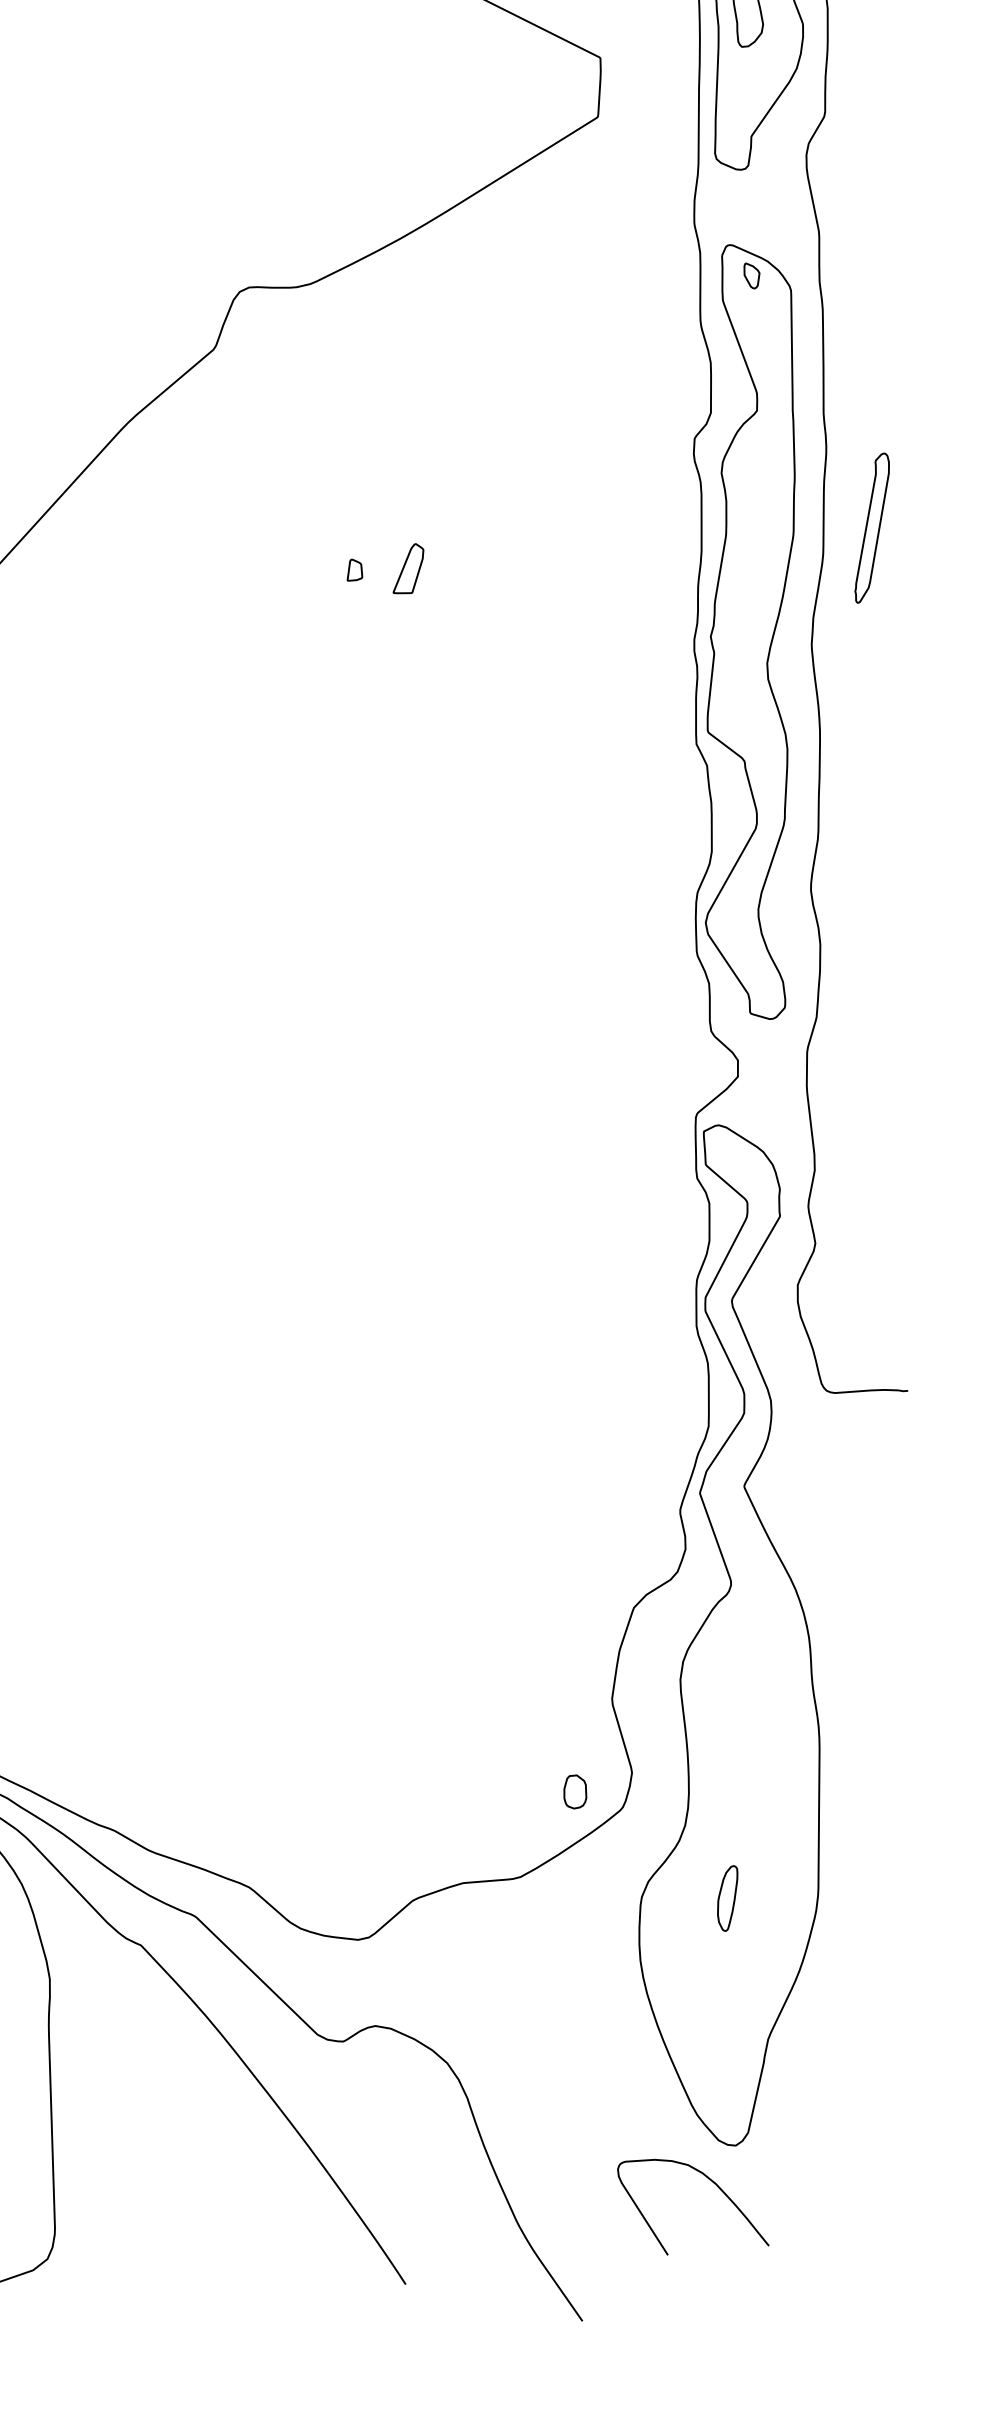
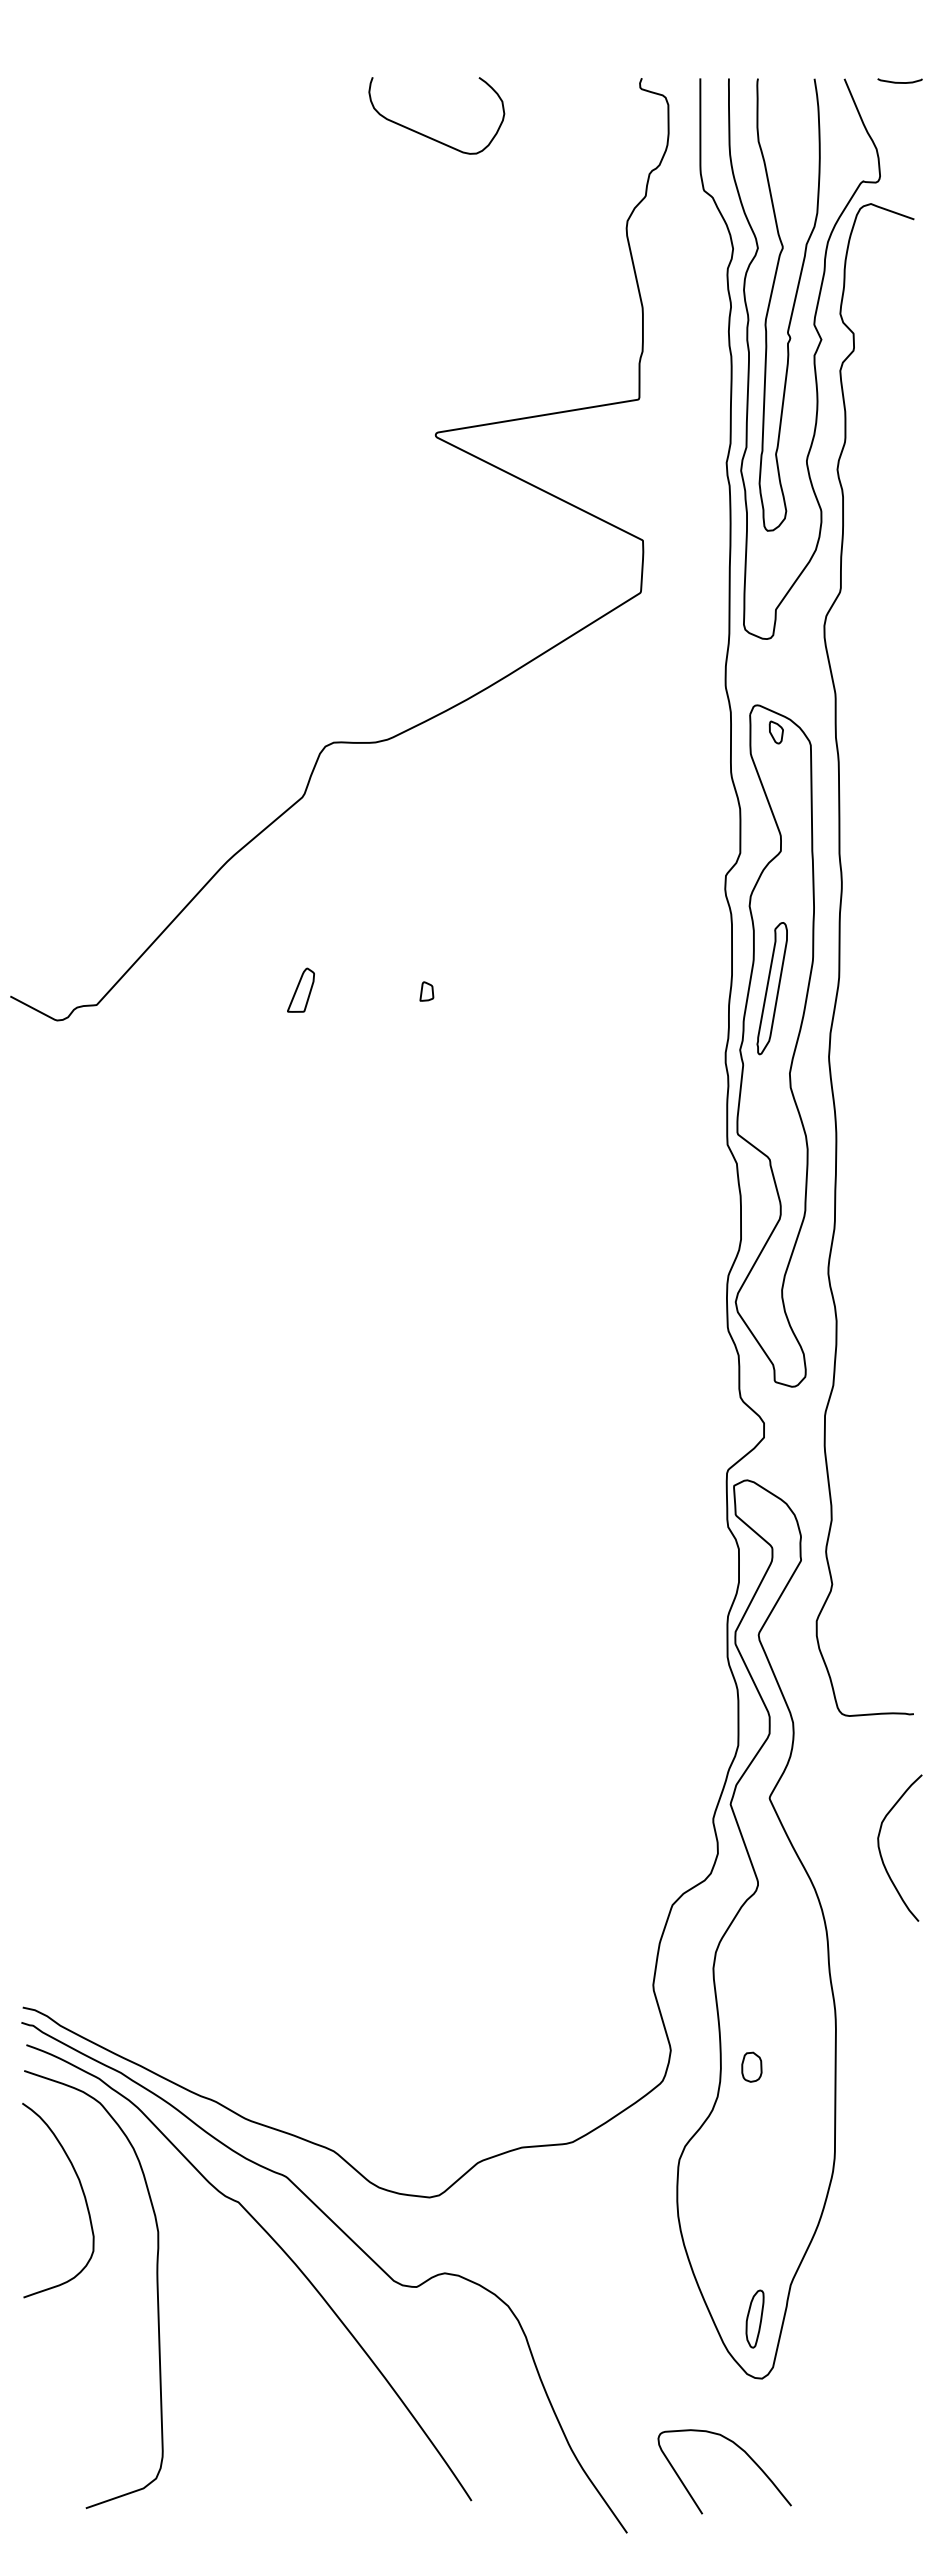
part: (871, 528) -> (771, 988), moved
part: (407, 567) -> (300, 989), moved
curve: (871, 1549) -> (881, 1853), added
part: (574, 1791) -> (751, 2066), moved
part: (727, 1897) -> (754, 2318), moved
curve: (712, 2182) -> (741, 2450), moved

